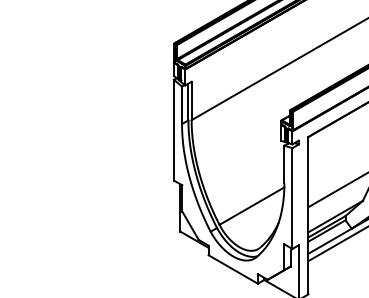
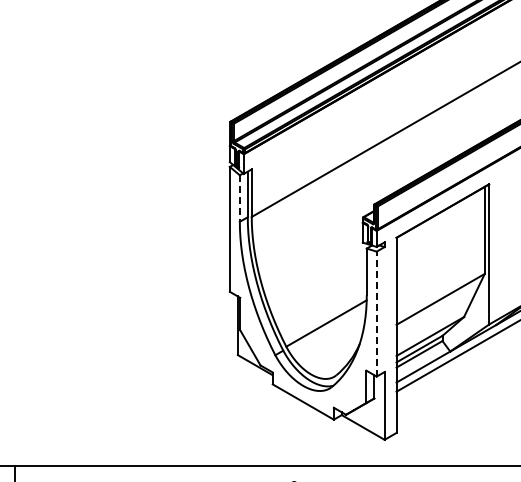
line: (181, 106) -> (239, 199), solid -> dashed
line: (292, 198) -> (376, 313), solid -> dashed

